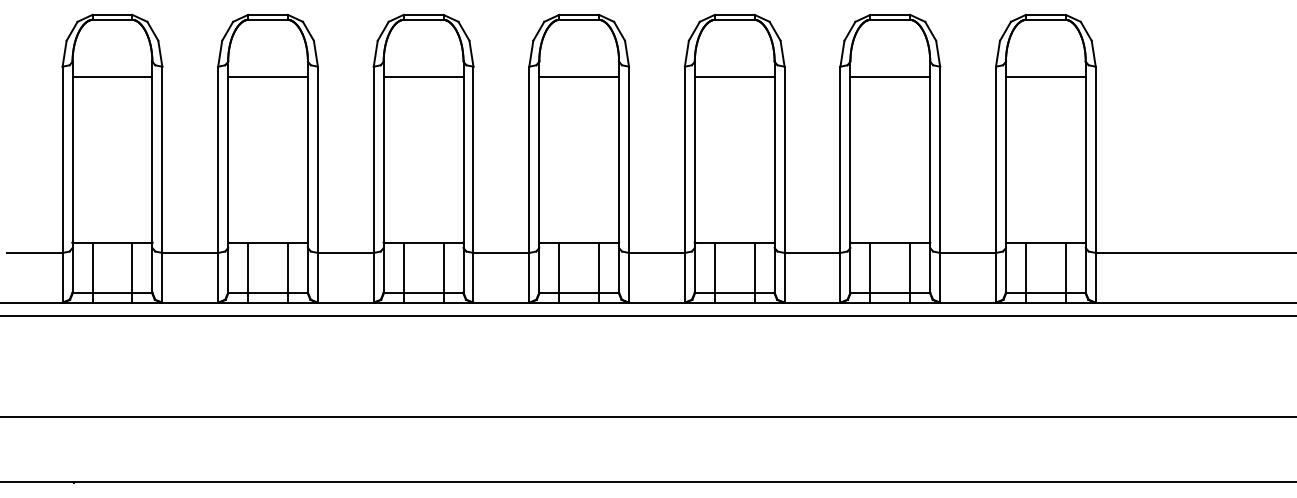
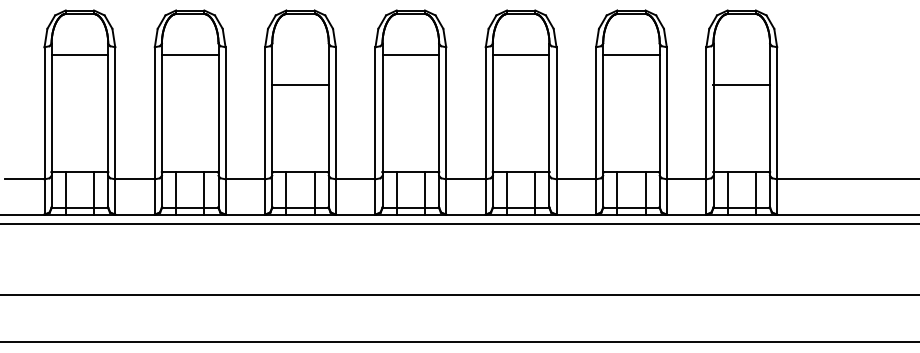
line: (423, 77) -> (300, 84), moved
line: (1045, 77) -> (741, 84), moved

